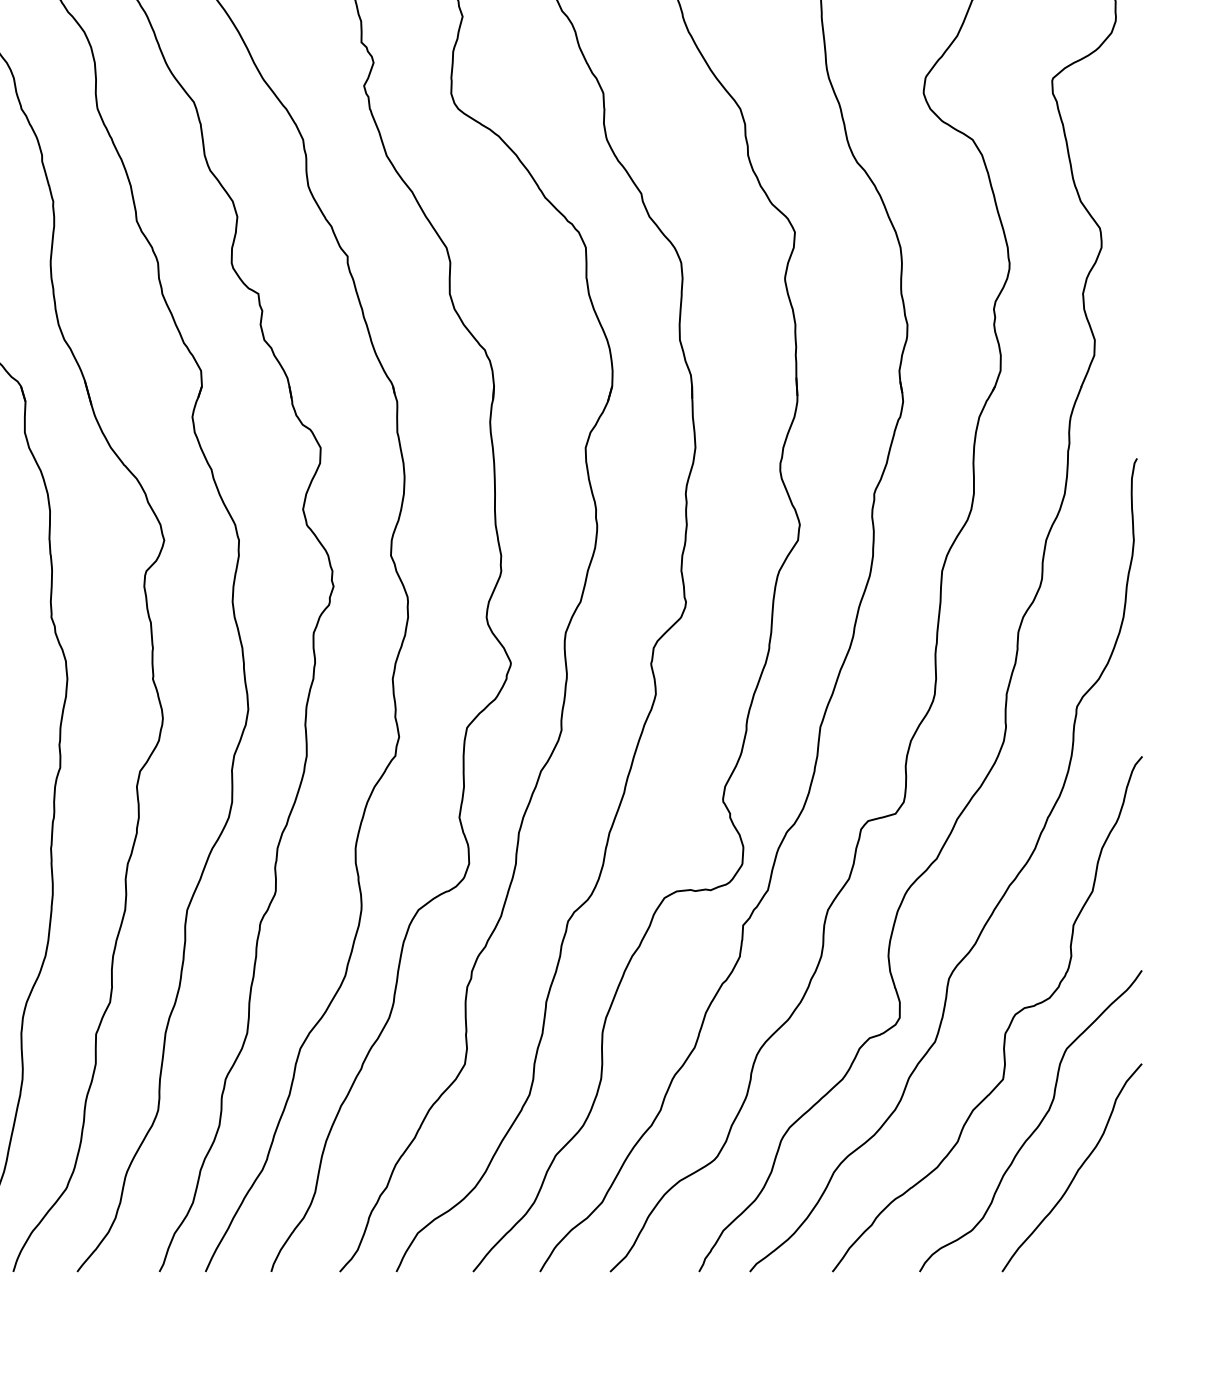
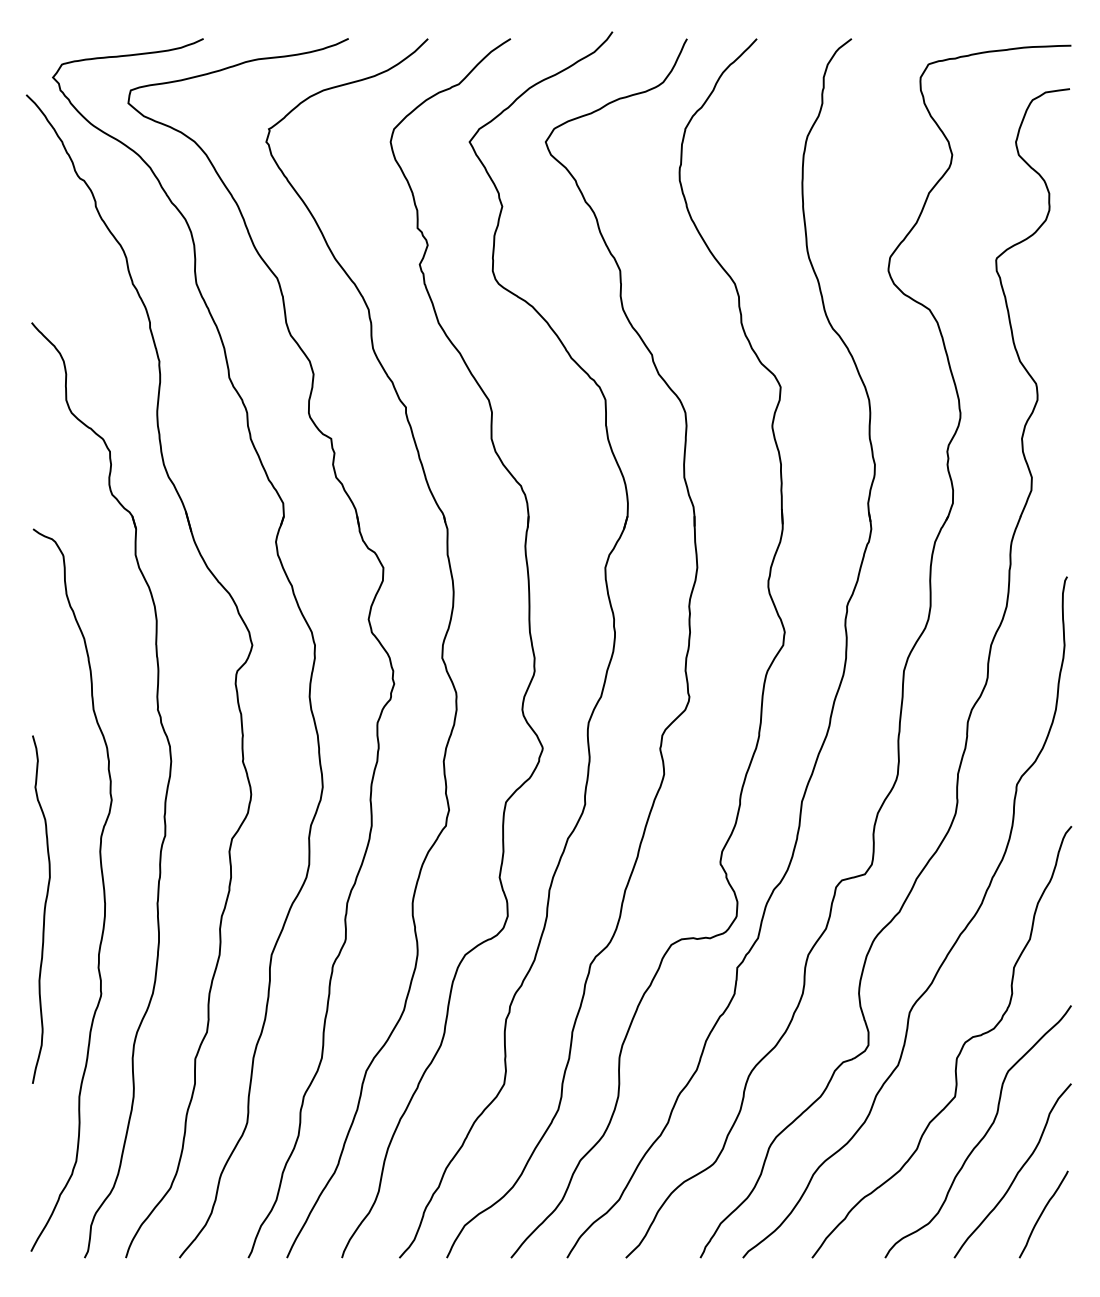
curve: (1107, 1219) -> (1042, 1214), added

